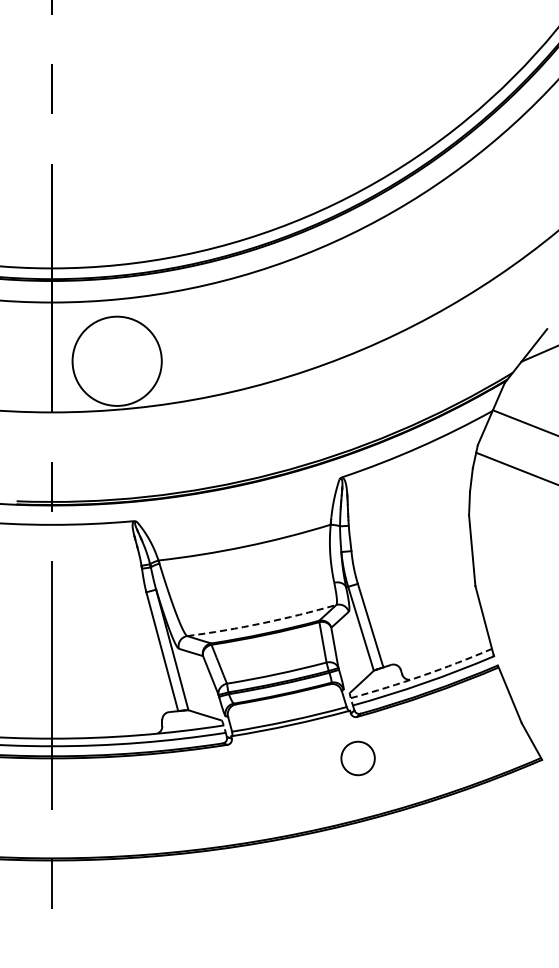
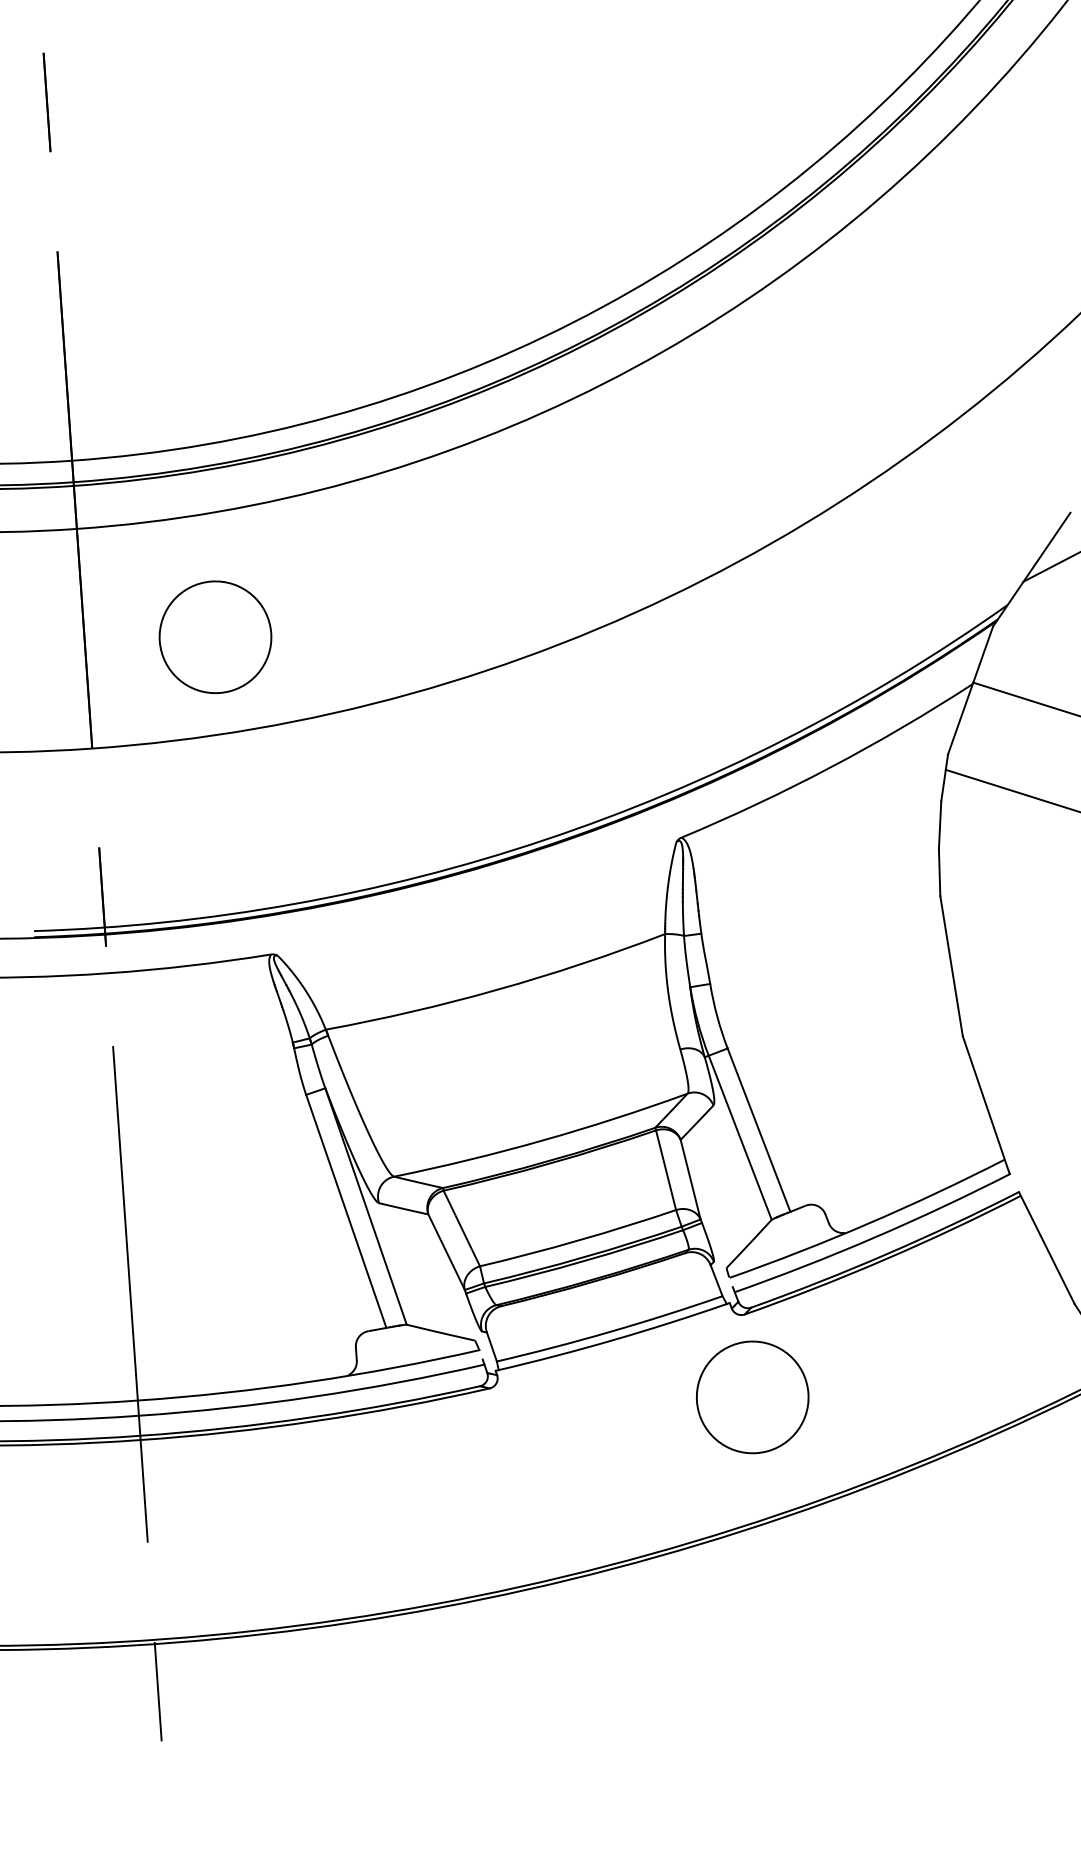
circle: (117, 361) -> (216, 637), size x0.62
arc: (262, 623) -> (542, 1140), dashed -> solid
arc: (422, 675) -> (869, 1222), dashed -> solid
circle: (357, 758) -> (751, 1397), size x1.67

